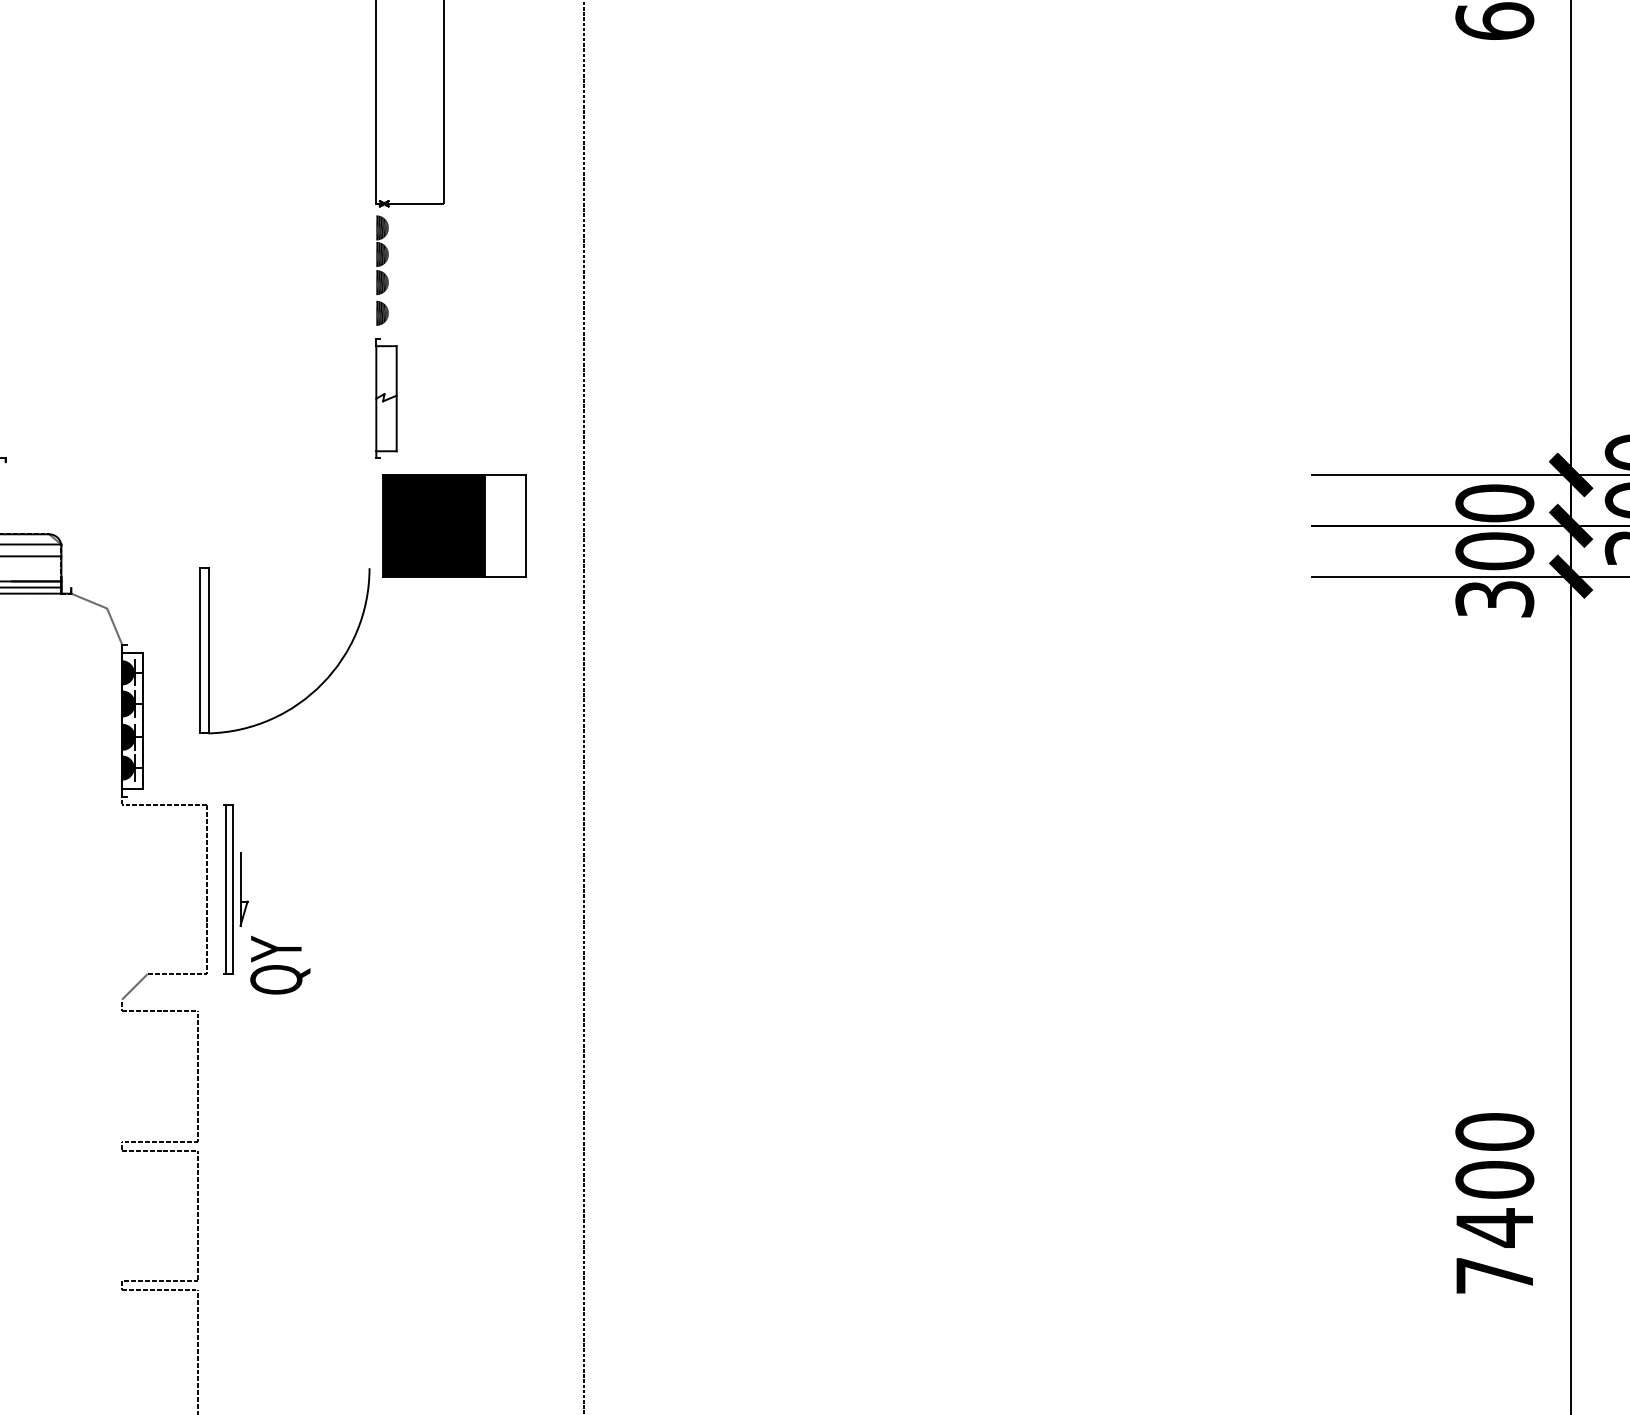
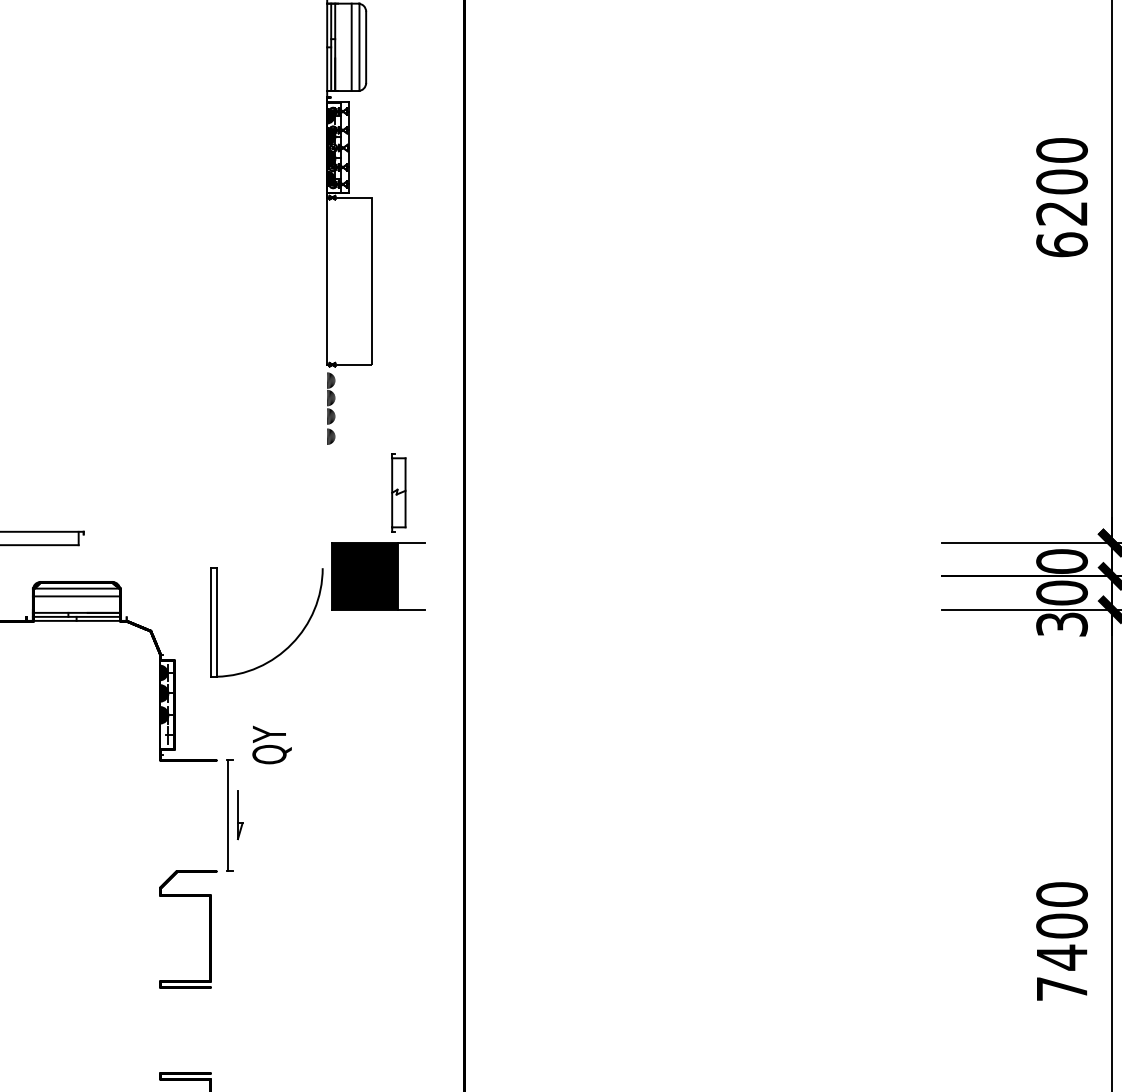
part: (385, 398) -> (398, 492), moved
line: (525, 524) -> (425, 575), removed
part: (318, 684) -> (289, 644), moved
fill: (128, 768) -> (164, 735), removed
line: (206, 888) -> (215, 814), removed
line: (232, 888) -> (232, 814), removed
text: (279, 964) -> (271, 744), moved
text: (1493, 1203) -> (1061, 941), moved
line: (198, 1215) -> (210, 1029), removed

